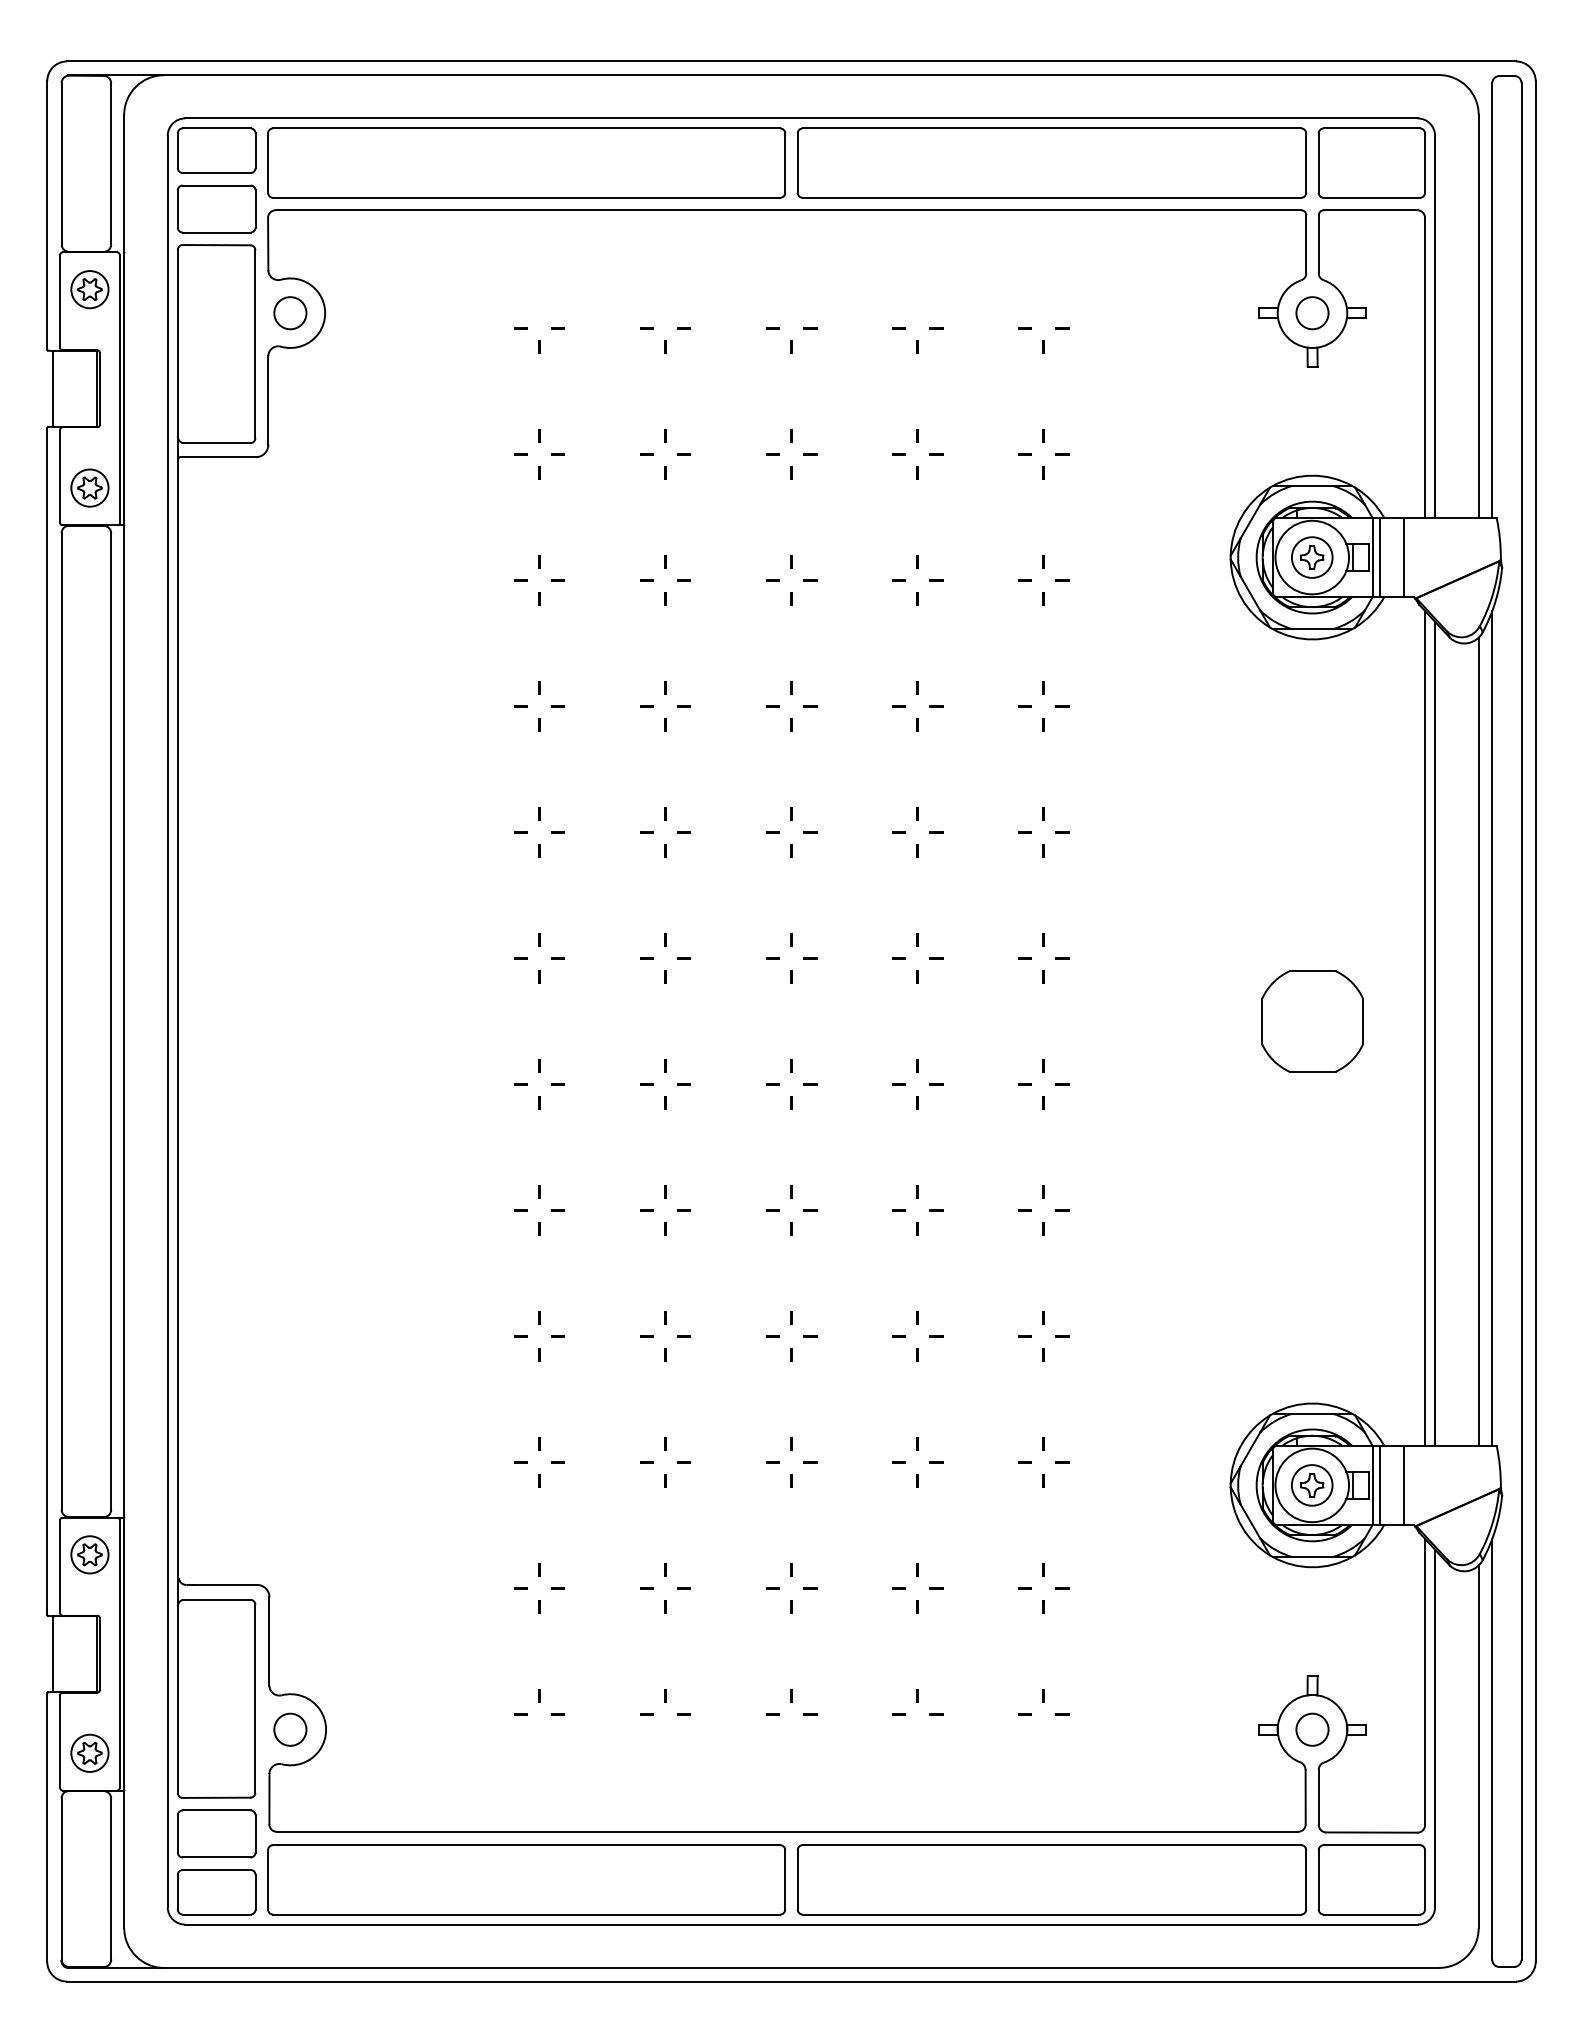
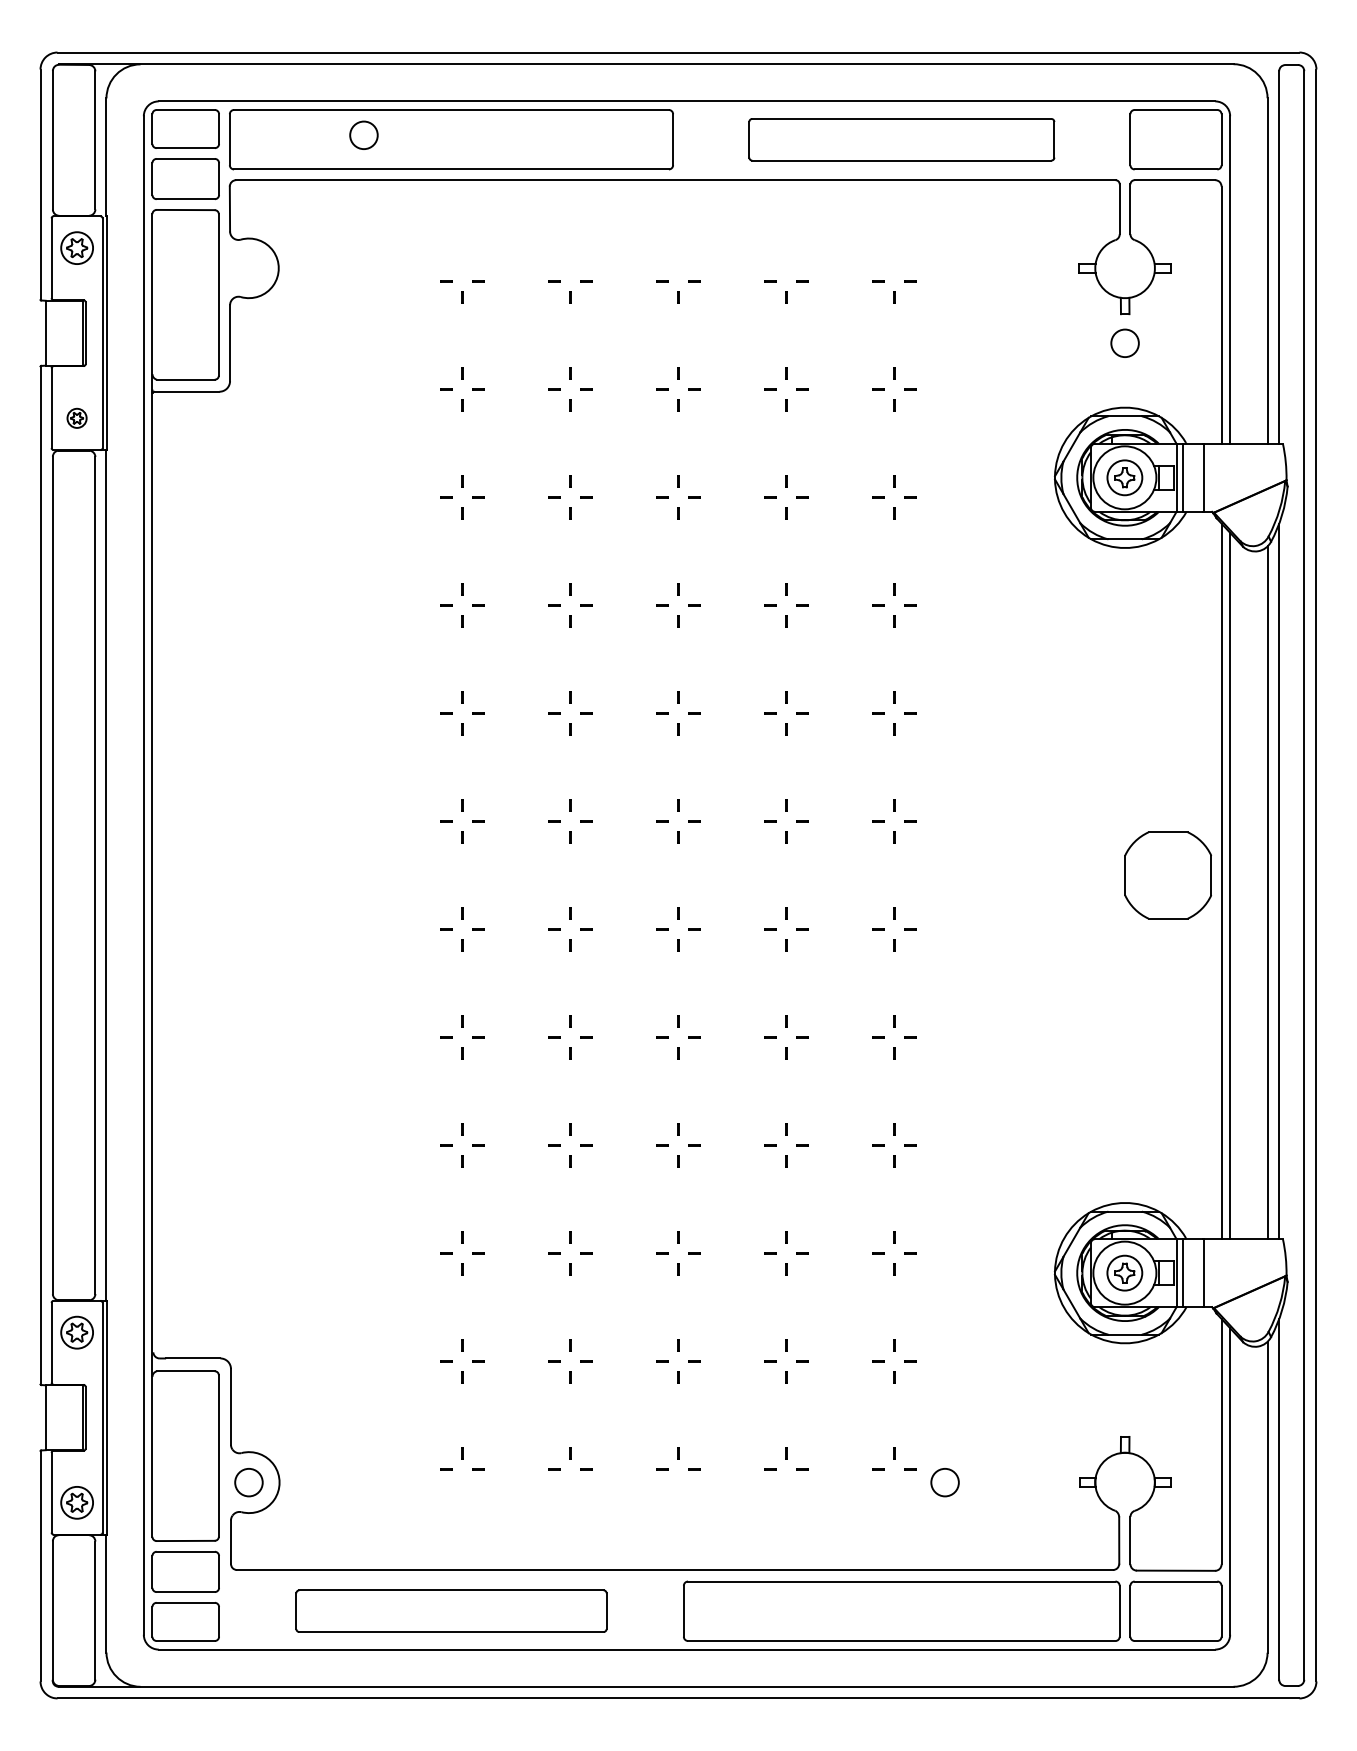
part: (1051, 162) -> (901, 139), size x0.7
circle: (289, 312) -> (363, 134), moved
circle: (1311, 312) -> (1124, 342), moved
part: (89, 488) -> (76, 418), size x0.6
part: (1311, 1021) -> (1167, 875), moved
circle: (1311, 1729) -> (944, 1482), moved
part: (526, 1878) -> (451, 1610), size x0.7

